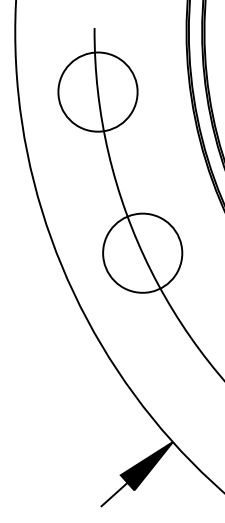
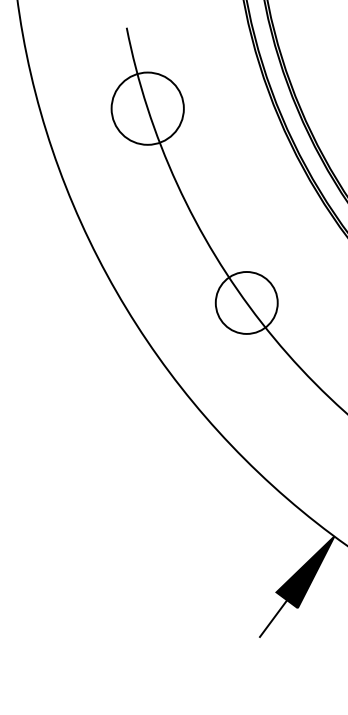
circle: (97, 91) -> (147, 108), size x0.7
circle: (142, 252) -> (246, 302), size x0.6

